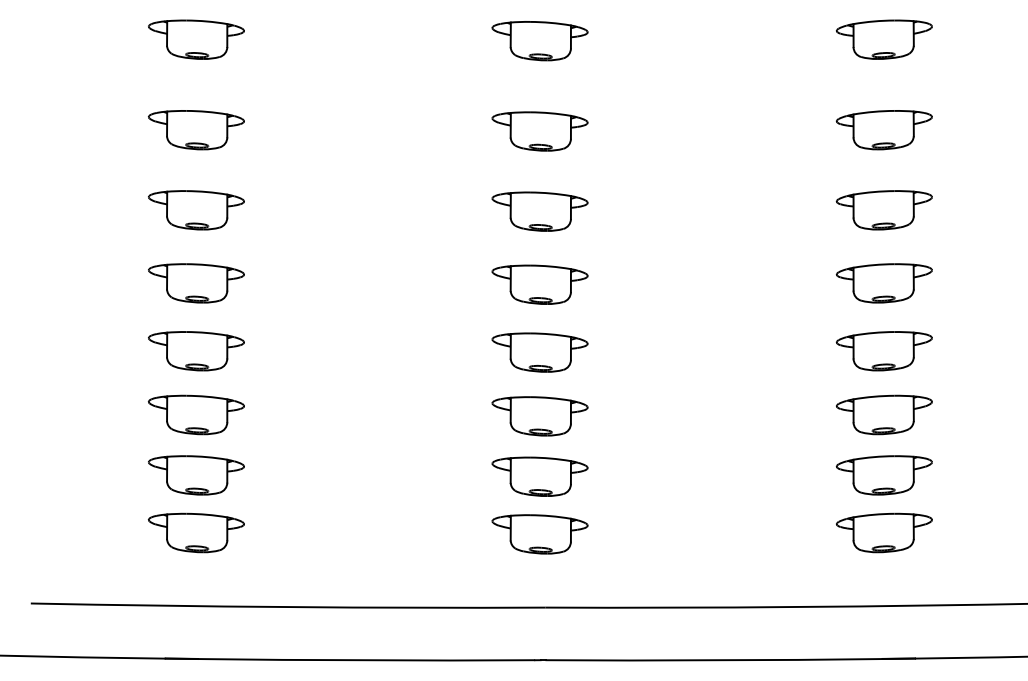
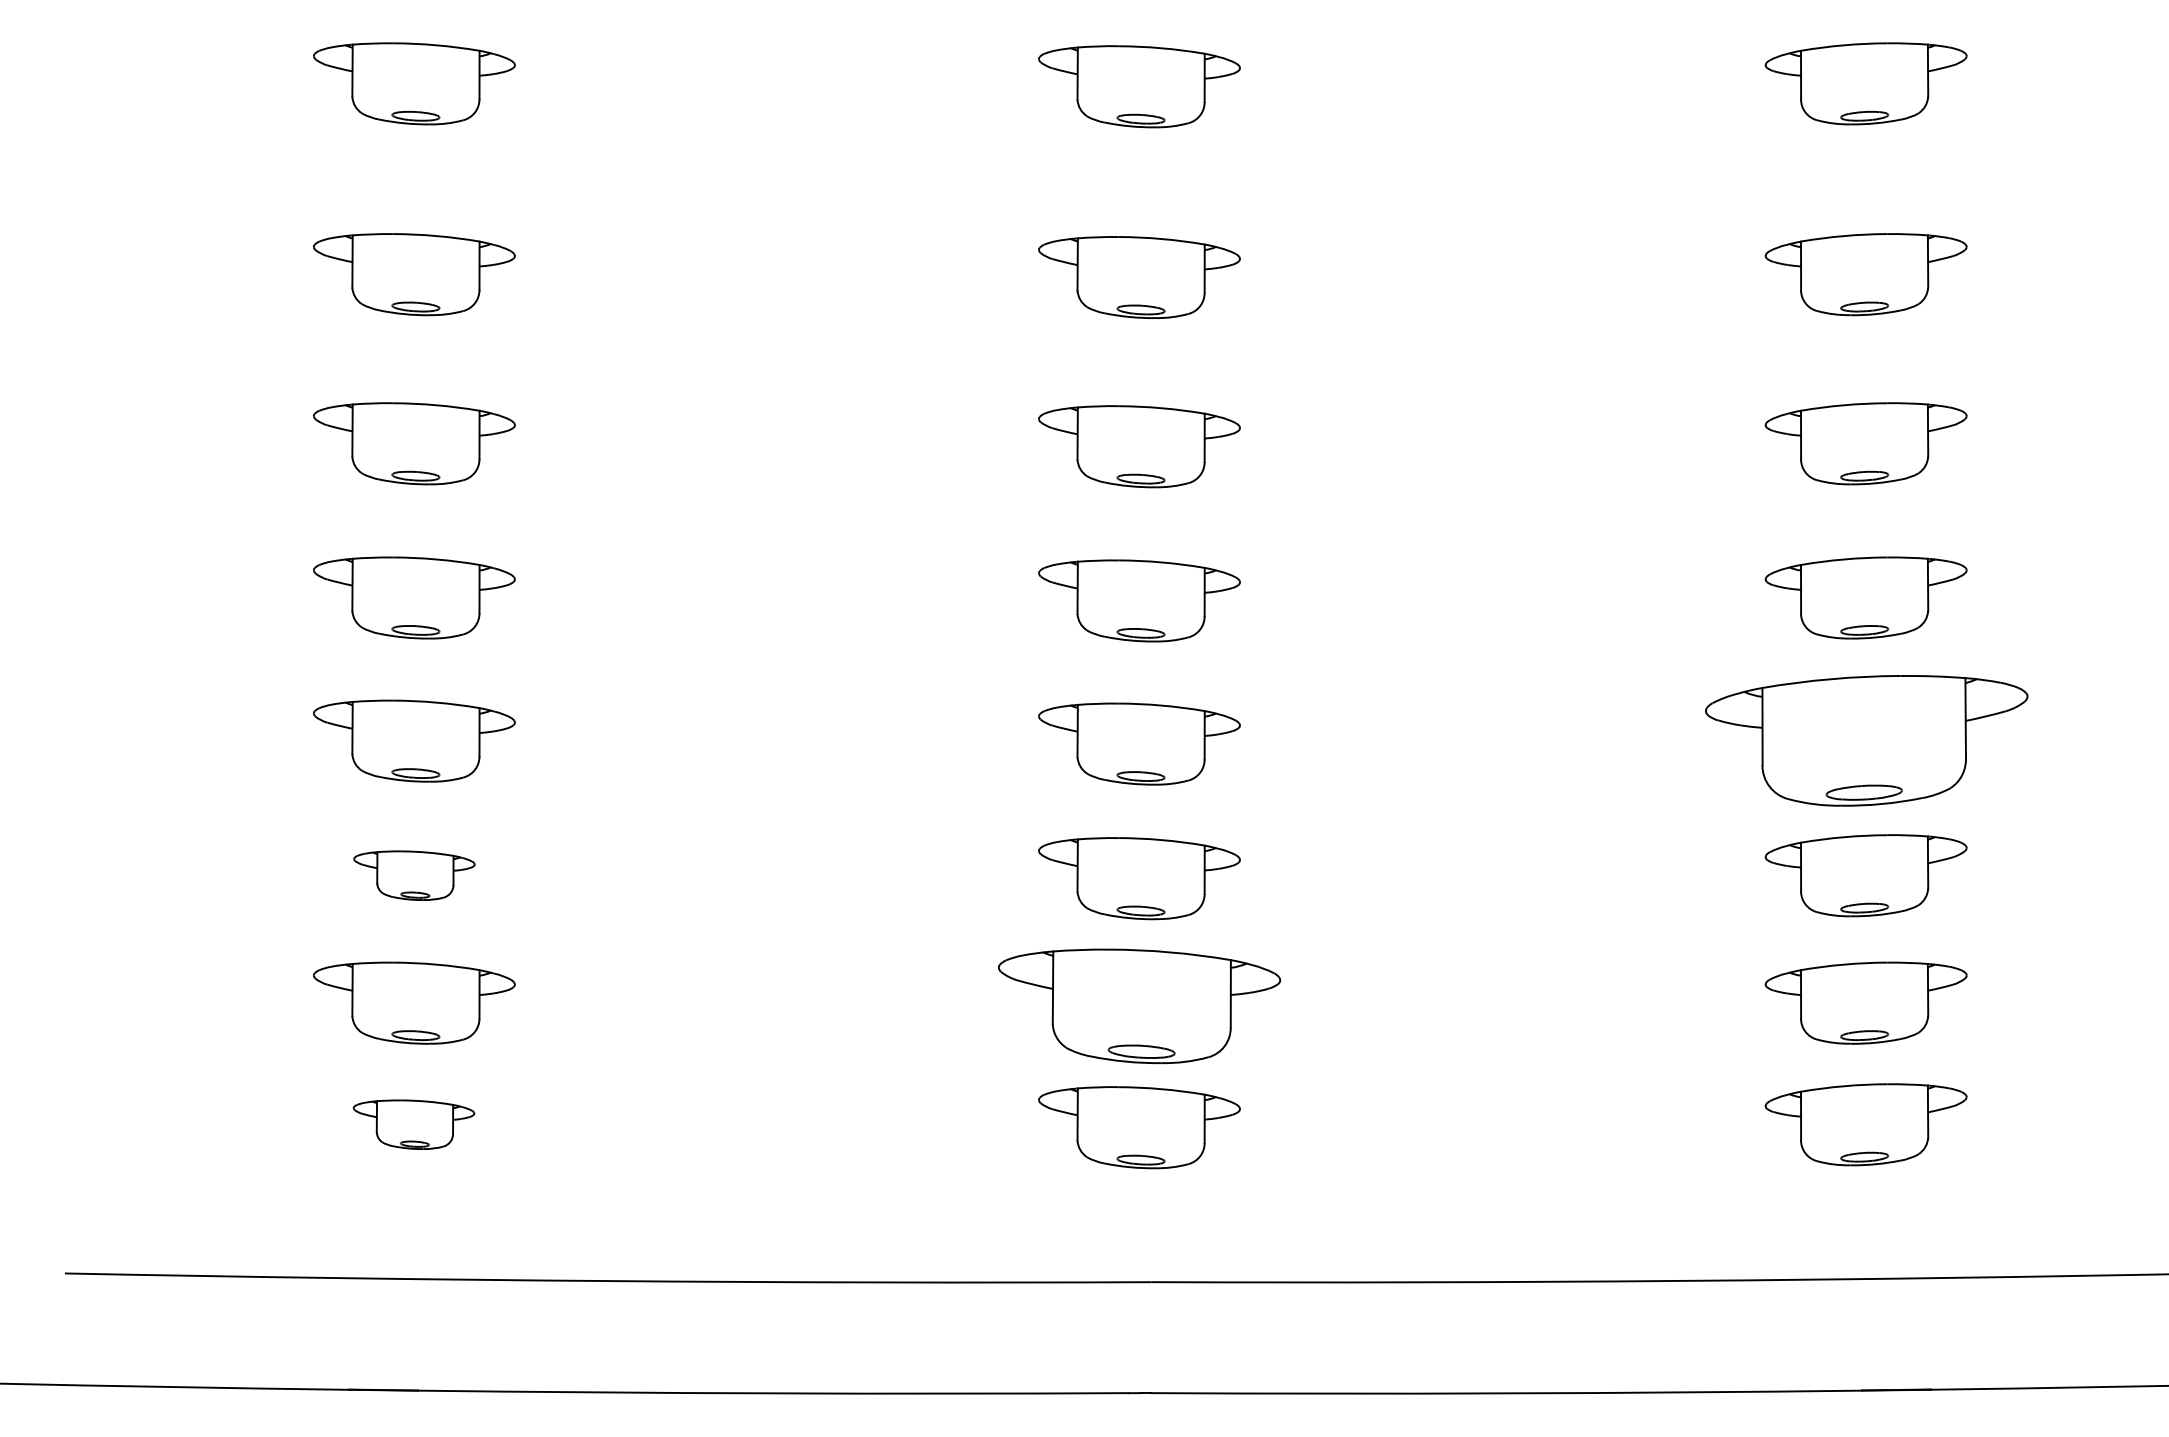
part: (883, 351) -> (1864, 741), size x1.6
part: (196, 414) -> (414, 874), size x0.6
part: (539, 476) -> (1138, 1005), size x1.4
part: (195, 532) -> (412, 1123), size x0.6

